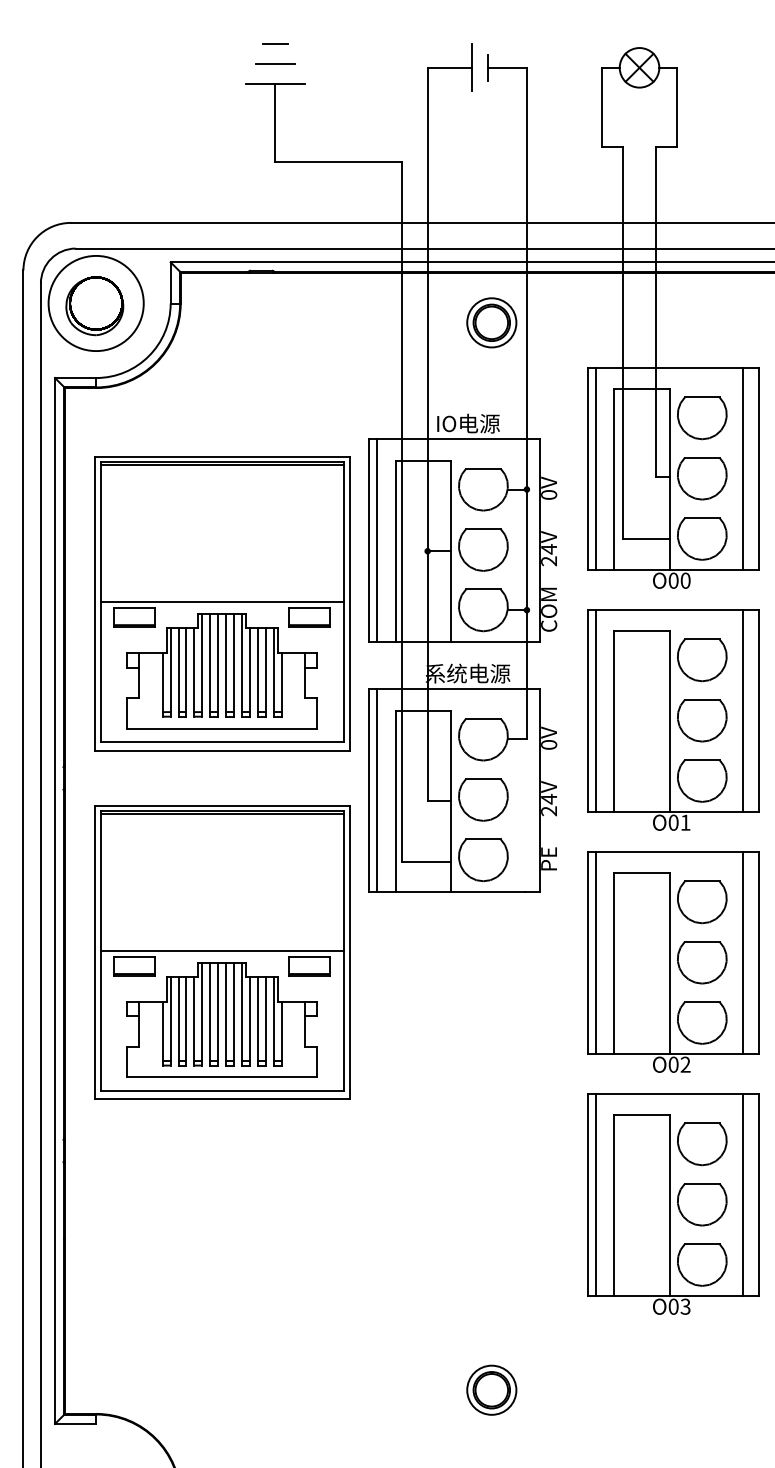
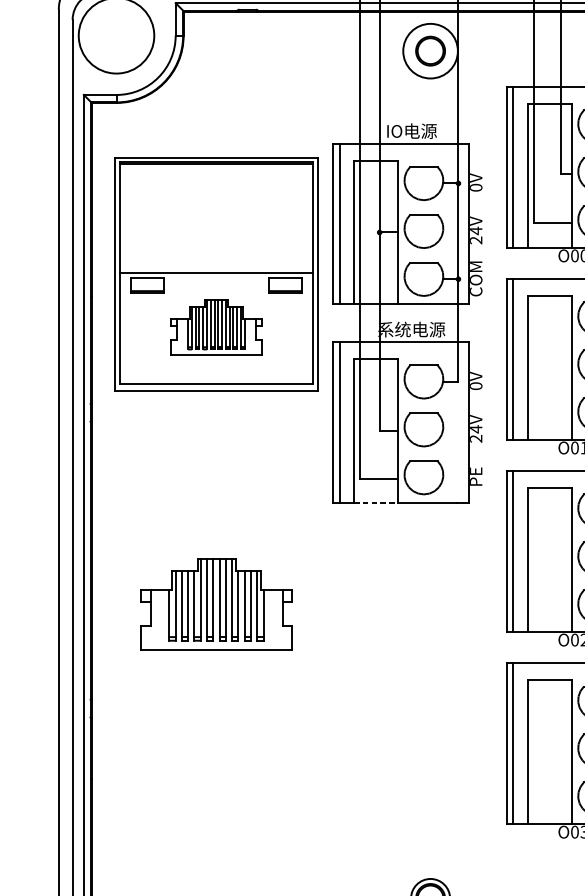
part: (94, 306) -> (115, 38), removed
circle: (491, 322) -> (430, 50), size x1.4
part: (221, 671) -> (216, 327), size x0.6
line: (423, 891) -> (376, 502), solid -> dashed
part: (222, 952) -> (216, 550), removed

